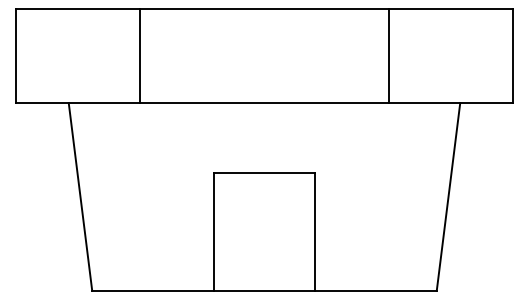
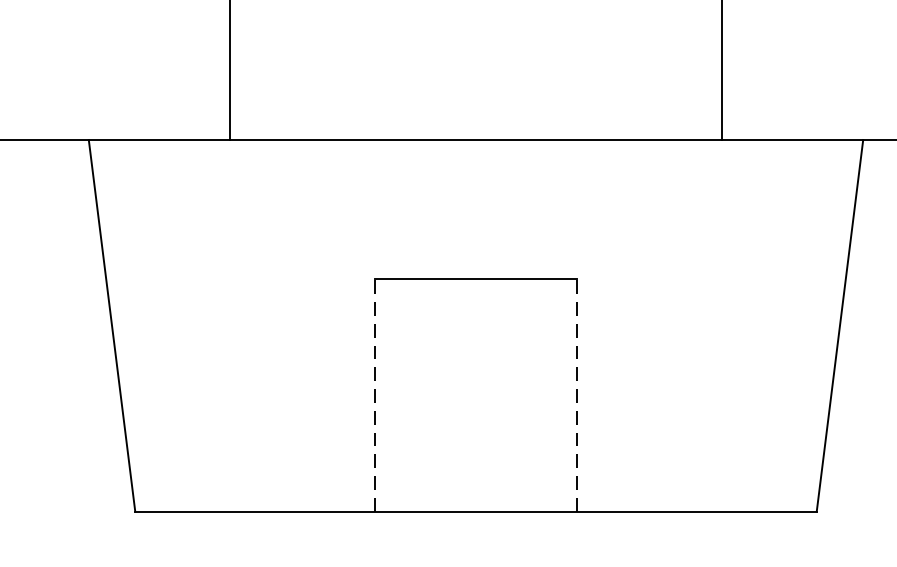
line: (213, 232) -> (375, 396), solid -> dashed
line: (315, 232) -> (576, 396), solid -> dashed

